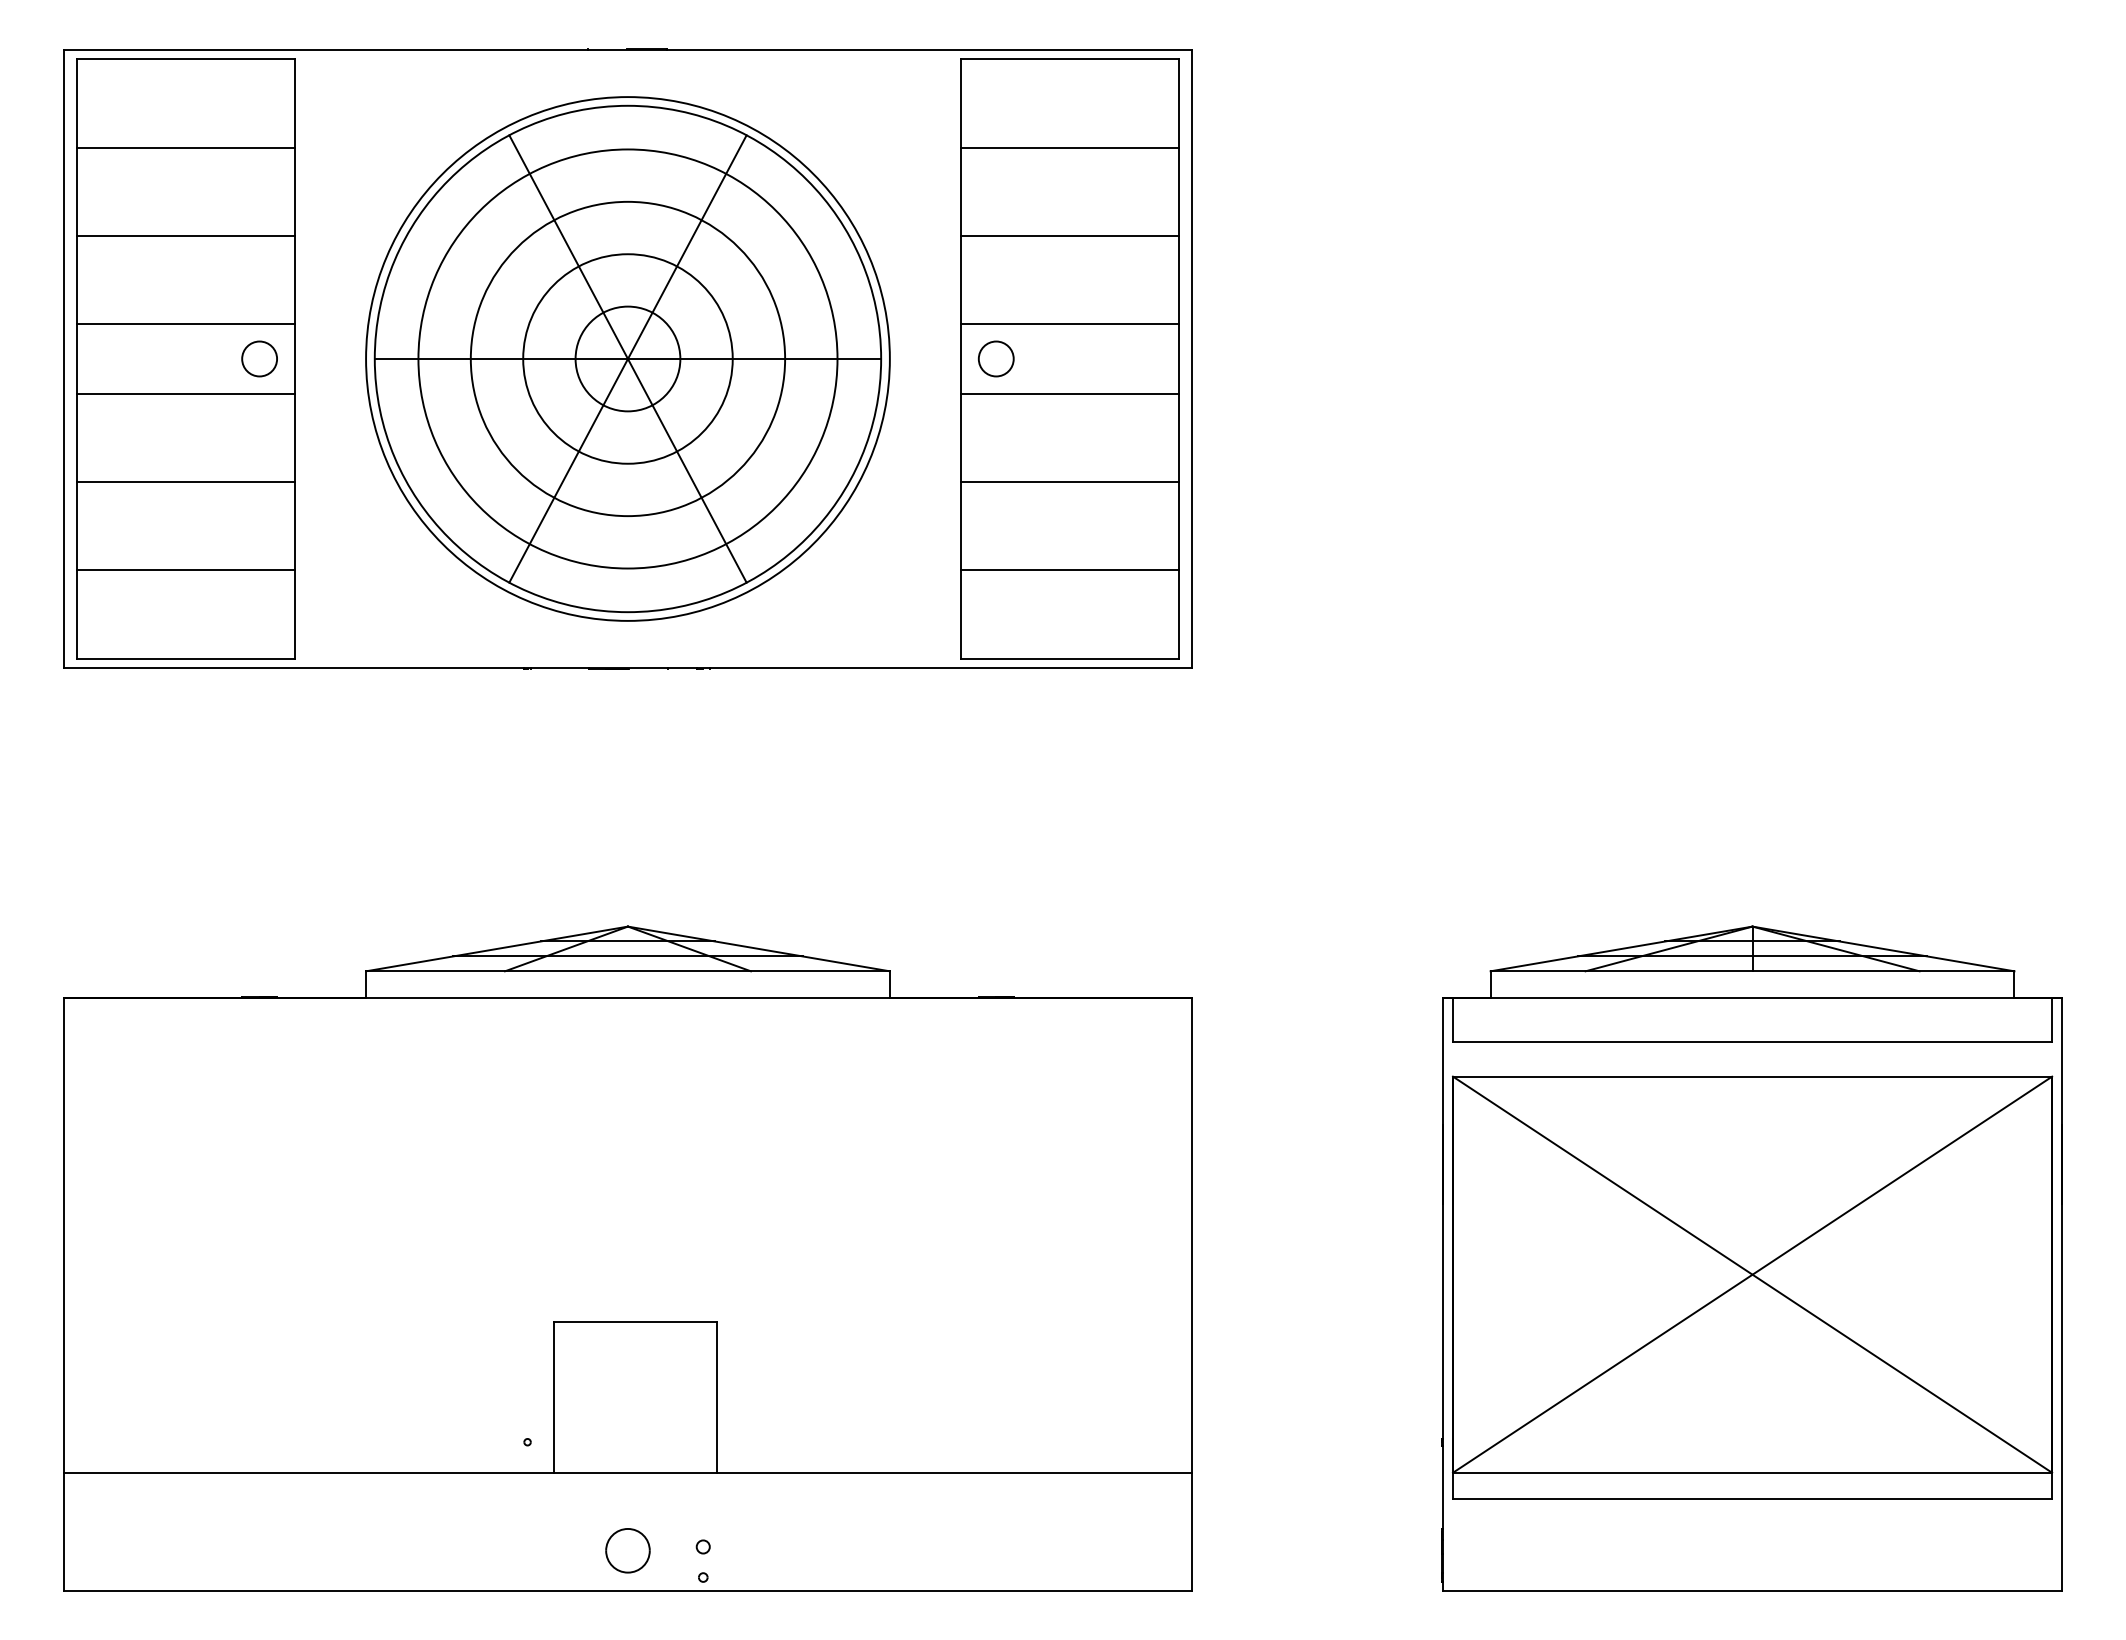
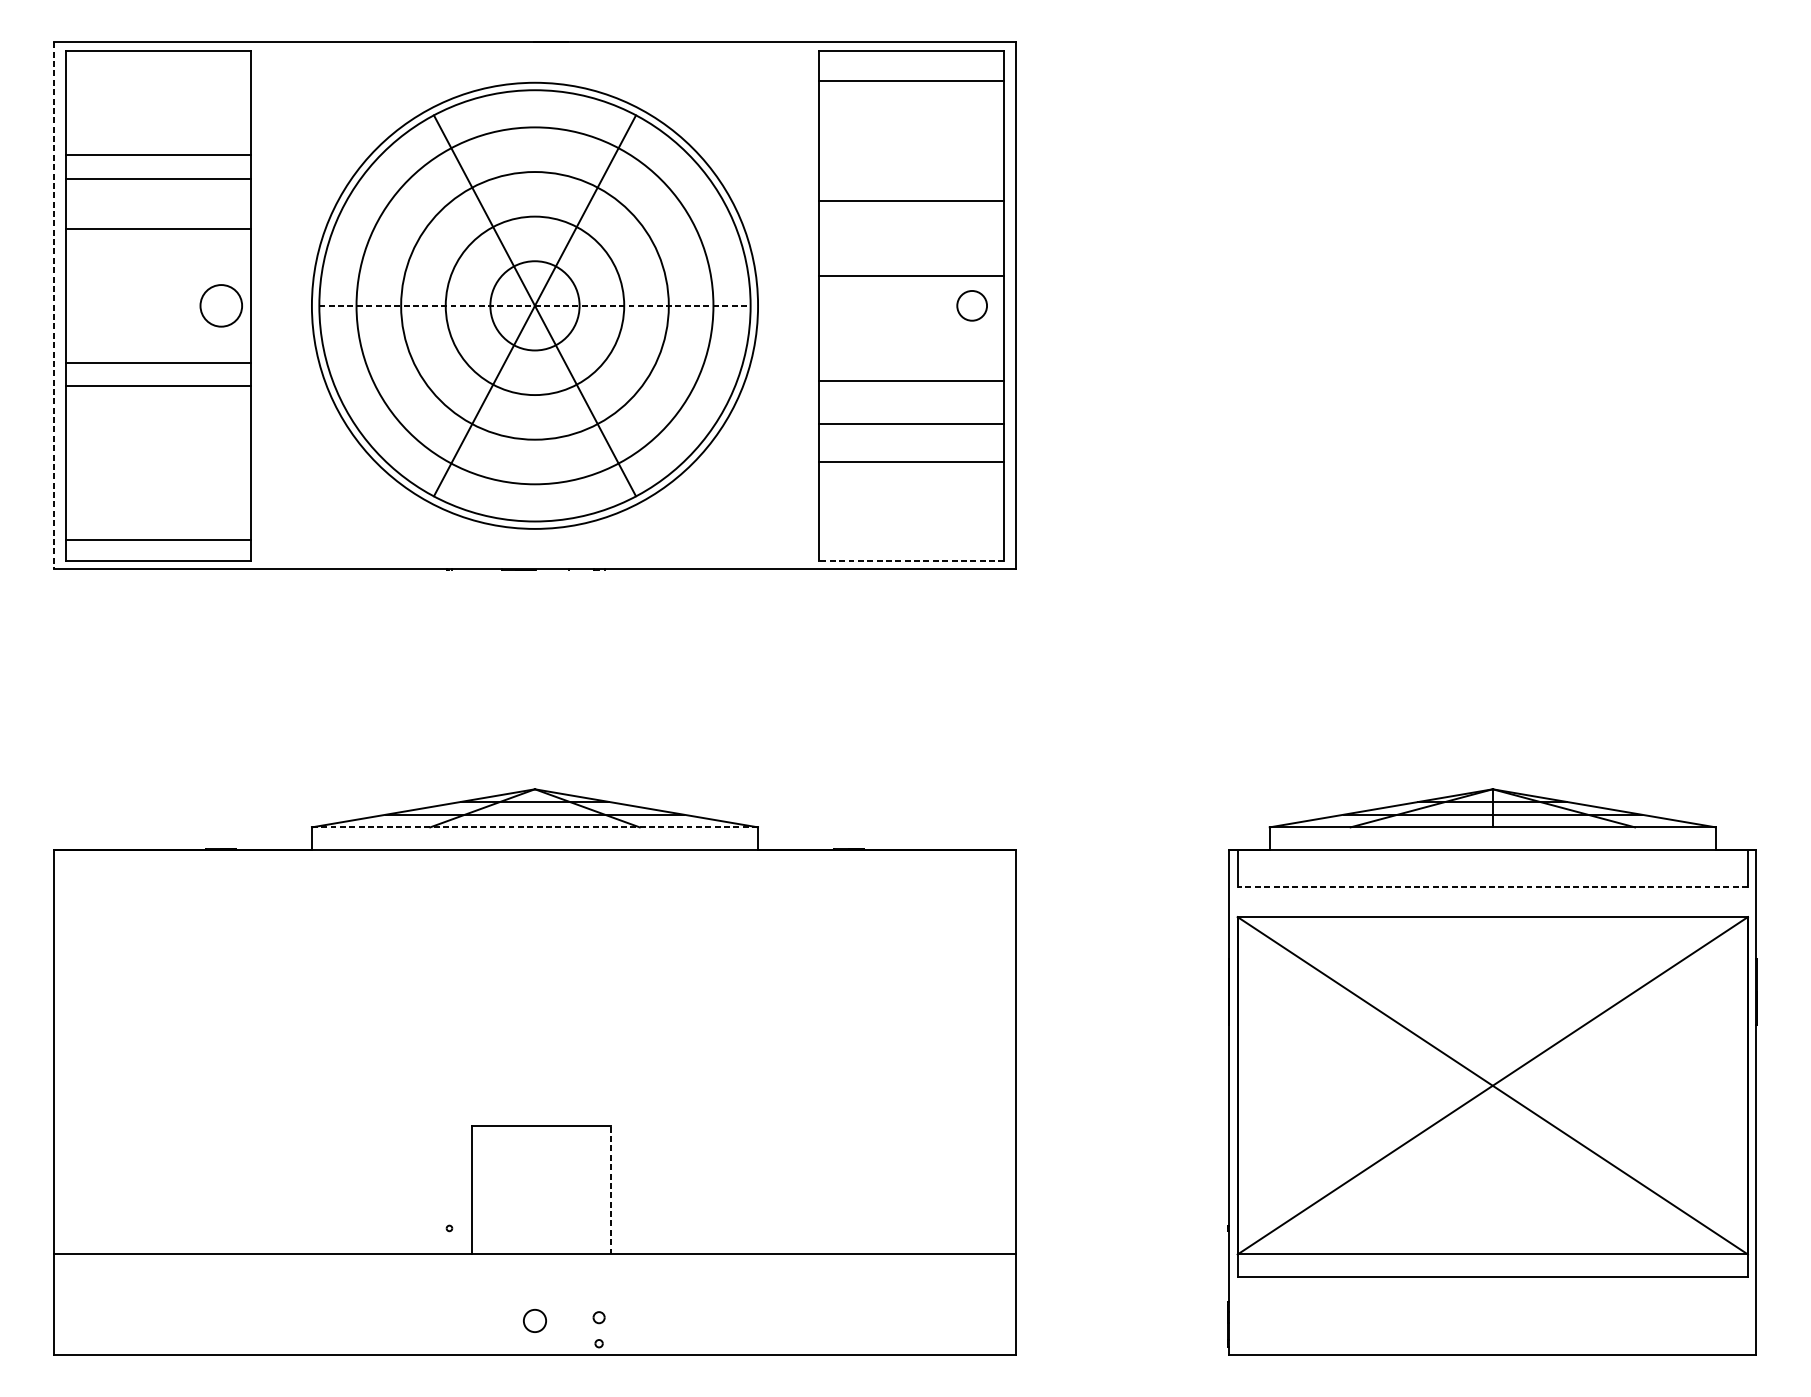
line: (185, 147) -> (158, 178), moved
line: (1070, 147) -> (911, 80), moved
line: (185, 235) -> (158, 154), moved
line: (185, 324) -> (158, 229), moved
part: (259, 358) -> (221, 305), size x1.4
part: (995, 358) -> (971, 305), moved
line: (63, 359) -> (54, 306), solid -> dashed
line: (628, 359) -> (535, 306), solid -> dashed
line: (185, 393) -> (158, 385), moved
line: (1070, 393) -> (911, 380), moved
line: (185, 482) -> (158, 363), moved
line: (1070, 482) -> (911, 462), moved
line: (185, 570) -> (158, 540), moved
line: (1070, 570) -> (911, 423), moved
line: (1070, 658) -> (911, 560), solid -> dashed
line: (627, 971) -> (534, 827), solid -> dashed
line: (1752, 1041) -> (1492, 887), solid -> dashed
line: (717, 1396) -> (611, 1189), solid -> dashed
part: (627, 1550) -> (534, 1320), size x0.6

